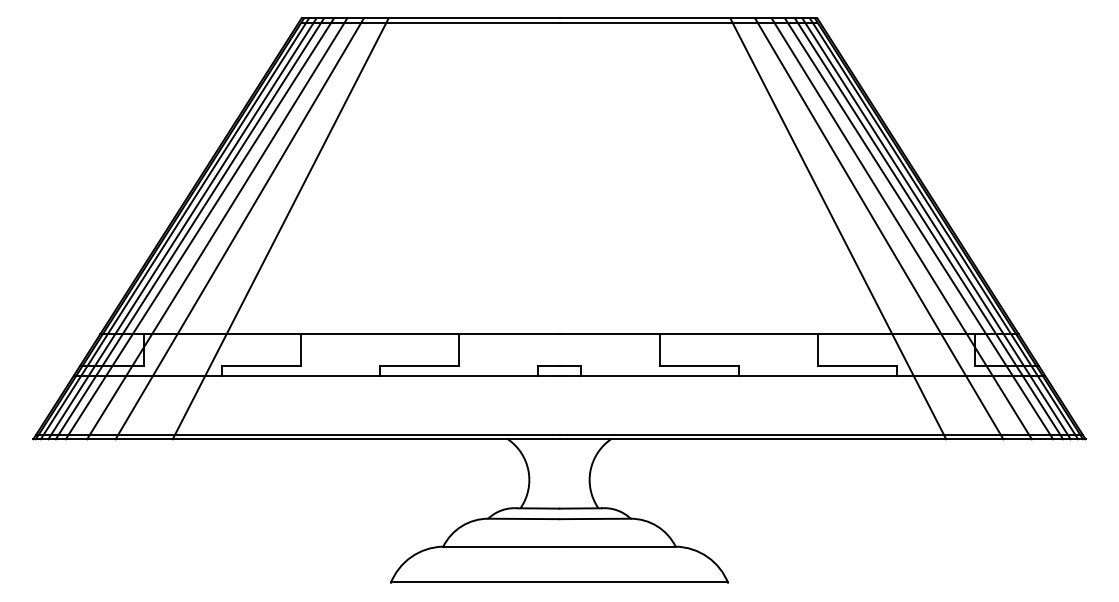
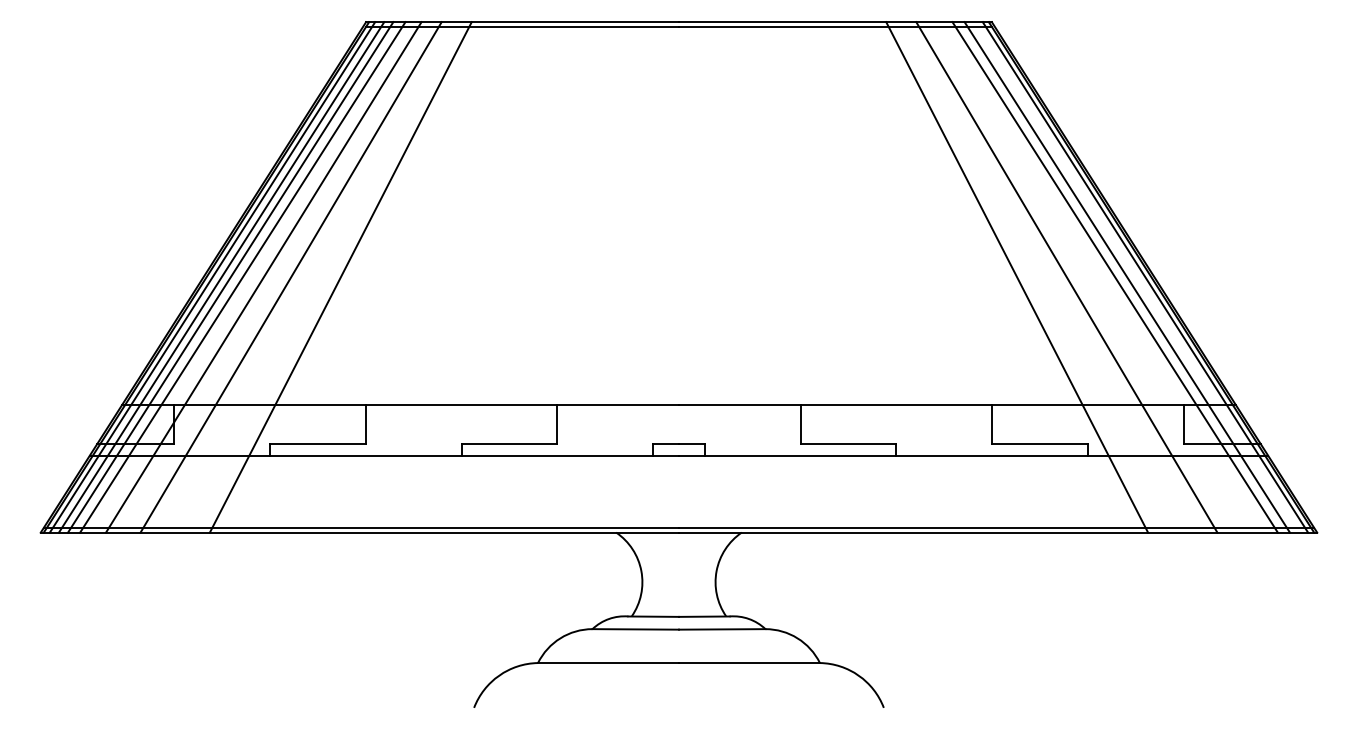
line: (901, 228) -> (1094, 277), removed
line: (936, 228) -> (1136, 277), removed
line: (559, 581) -> (678, 705), removed

